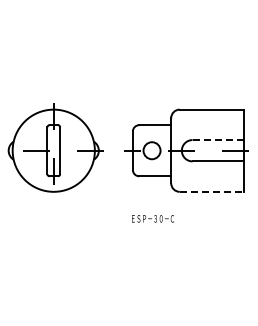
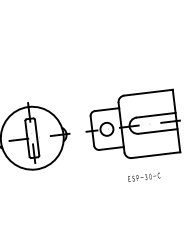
line: (218, 140) -> (156, 115), dashed -> solid
line: (211, 191) -> (155, 154), dashed -> solid
text: (152, 218) -> (143, 177), moved

